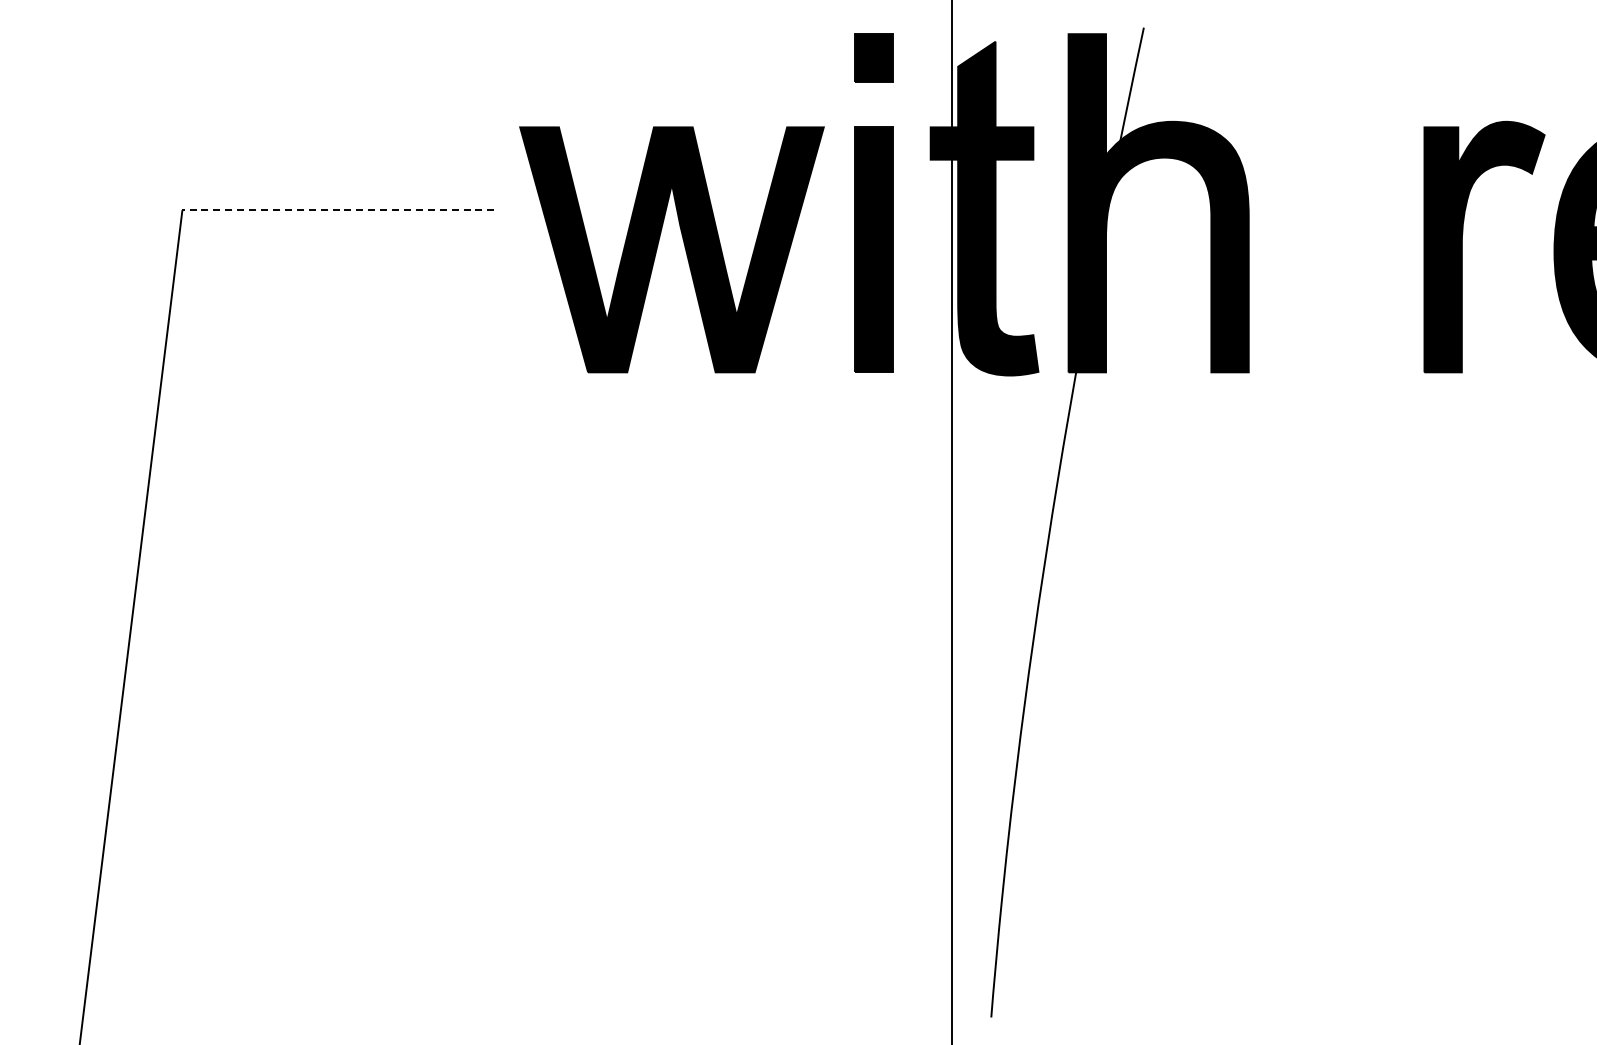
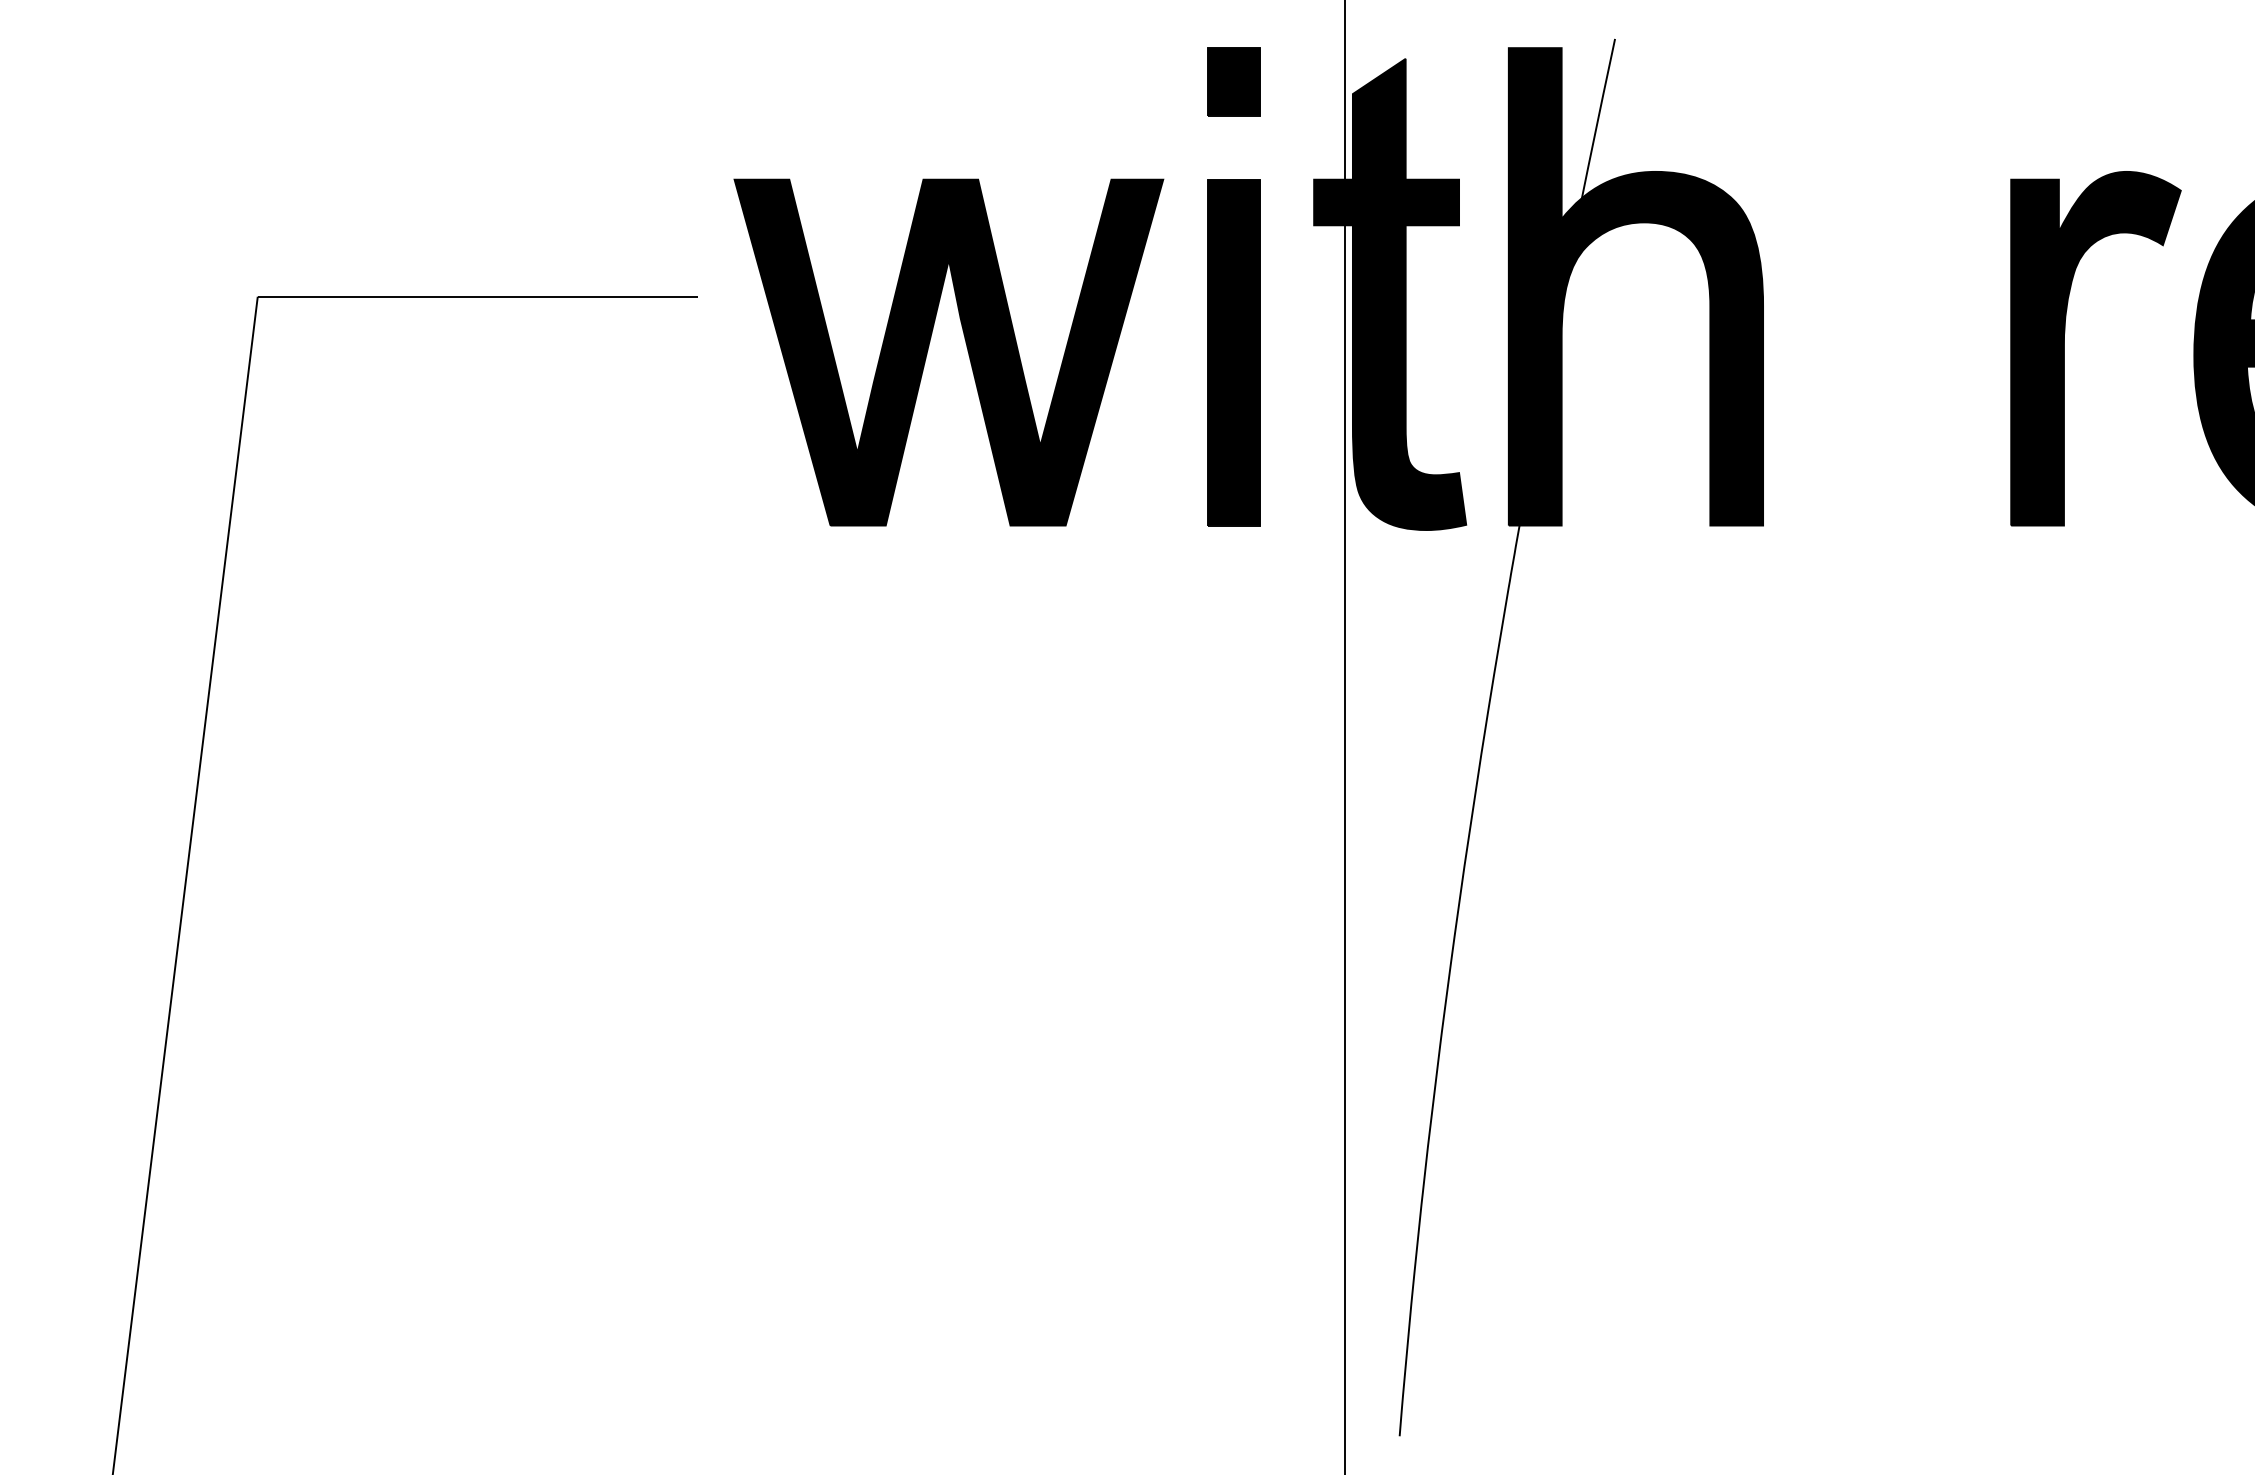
line: (338, 210) -> (478, 297), dashed -> solid

